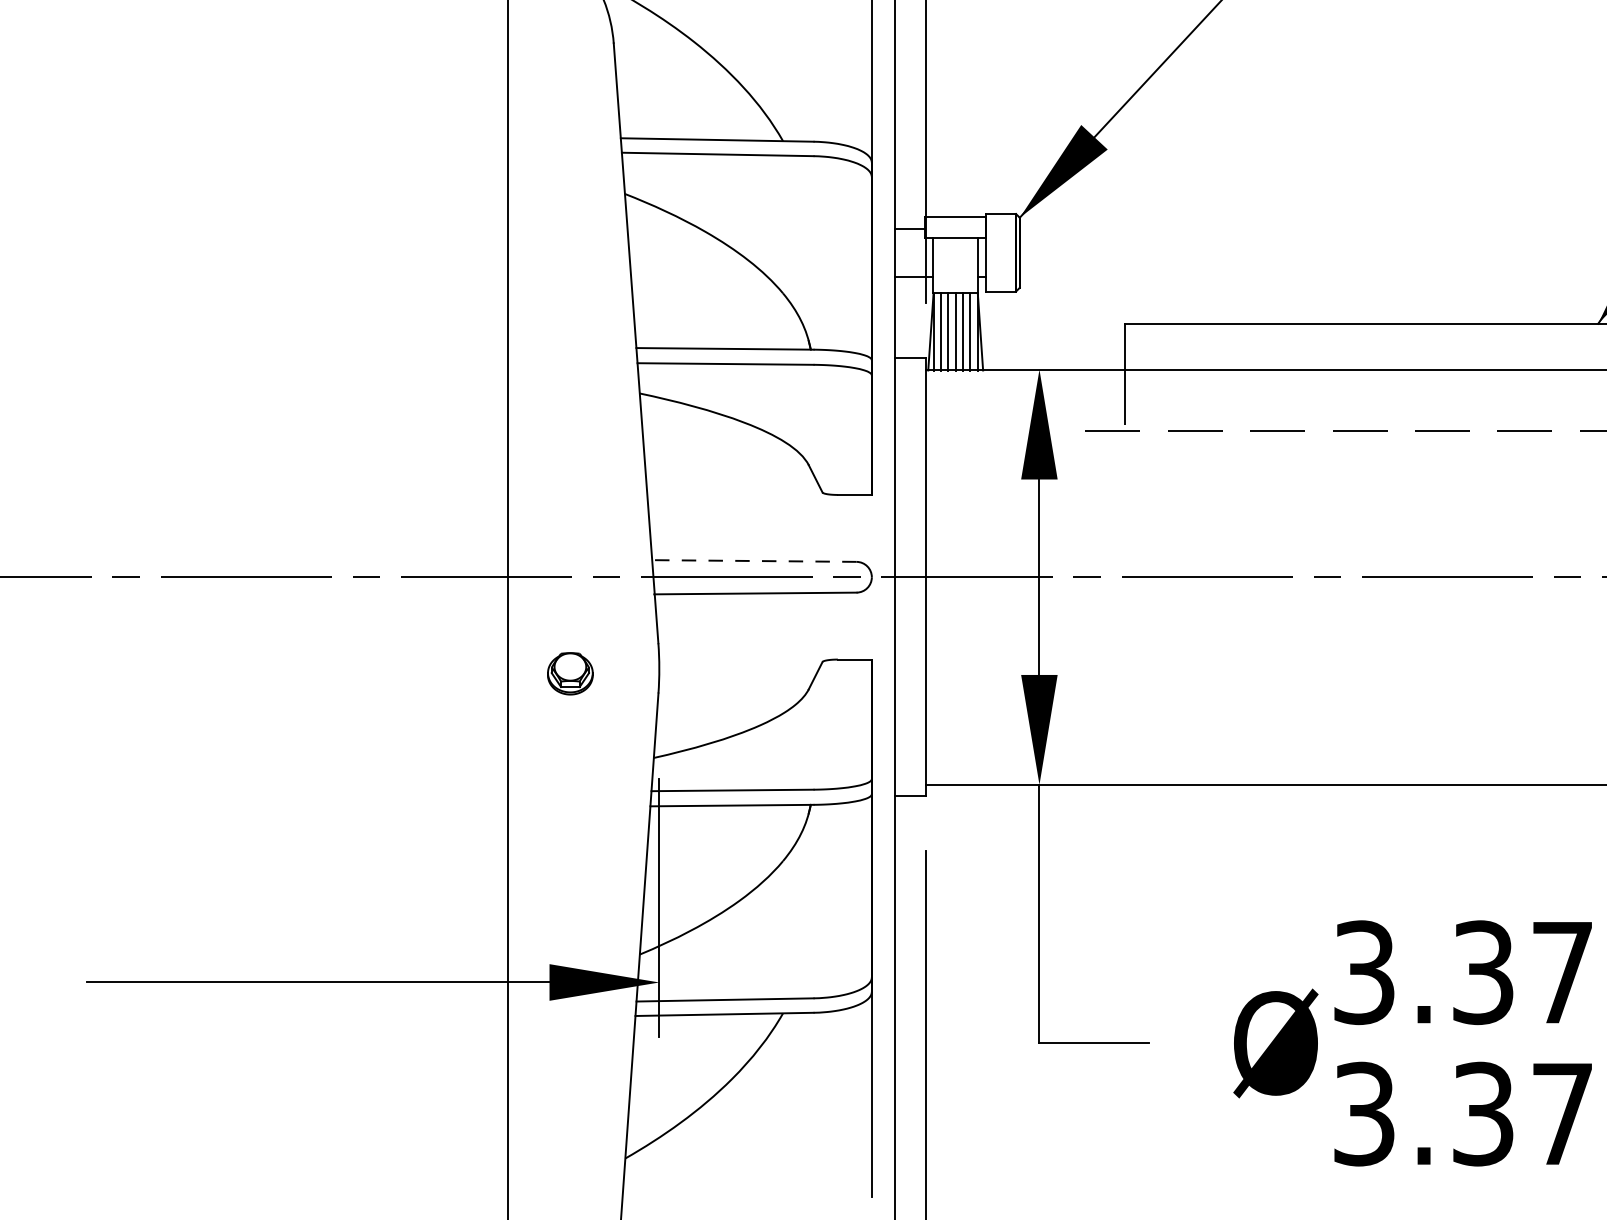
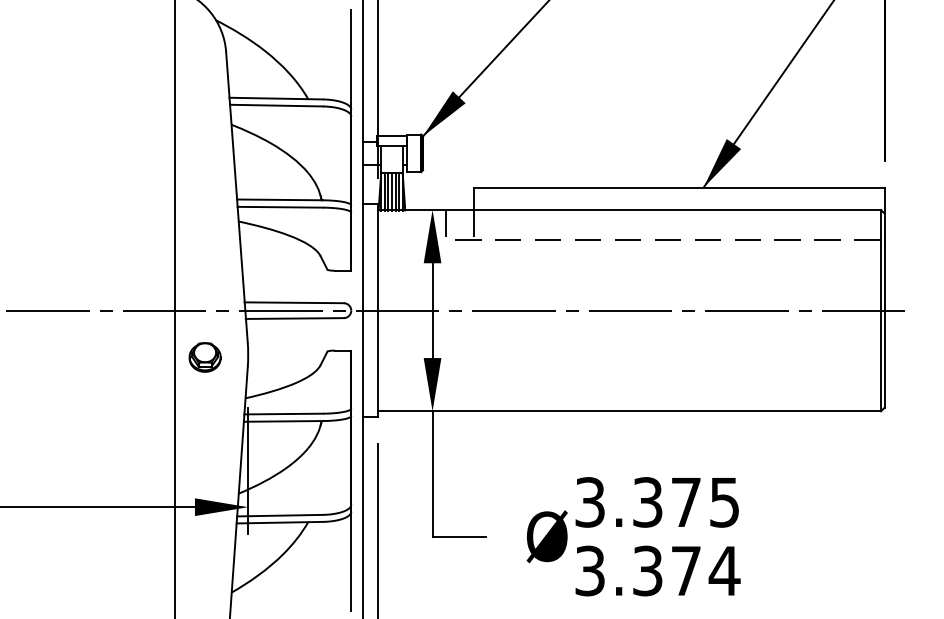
line: (1068, 399) -> (446, 224), added
line: (754, 560) -> (294, 302), dashed -> solid
part: (569, 673) -> (204, 357), size x1.43

